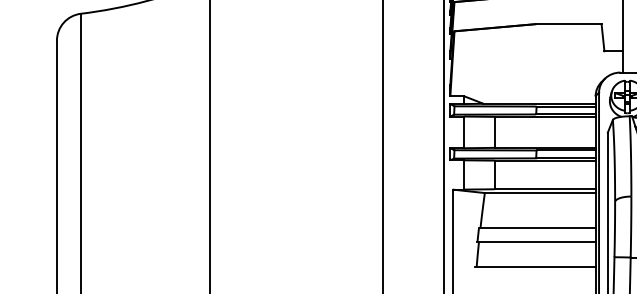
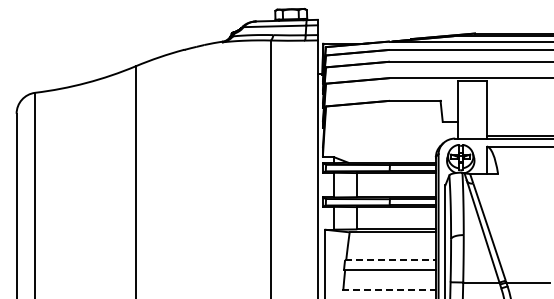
line: (538, 227) -> (391, 259), solid -> dashed
line: (535, 267) -> (389, 290), solid -> dashed

